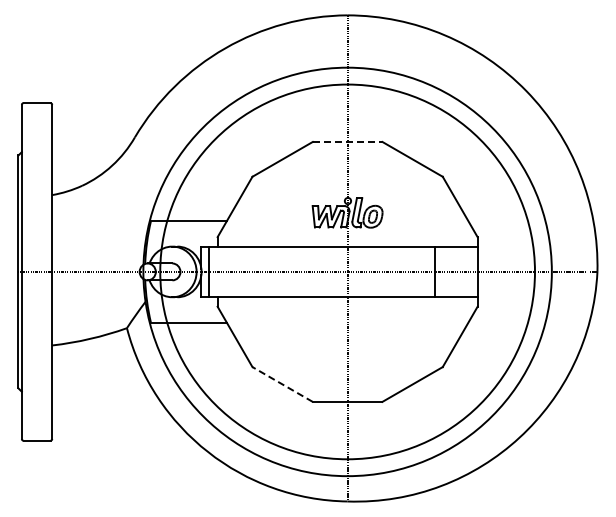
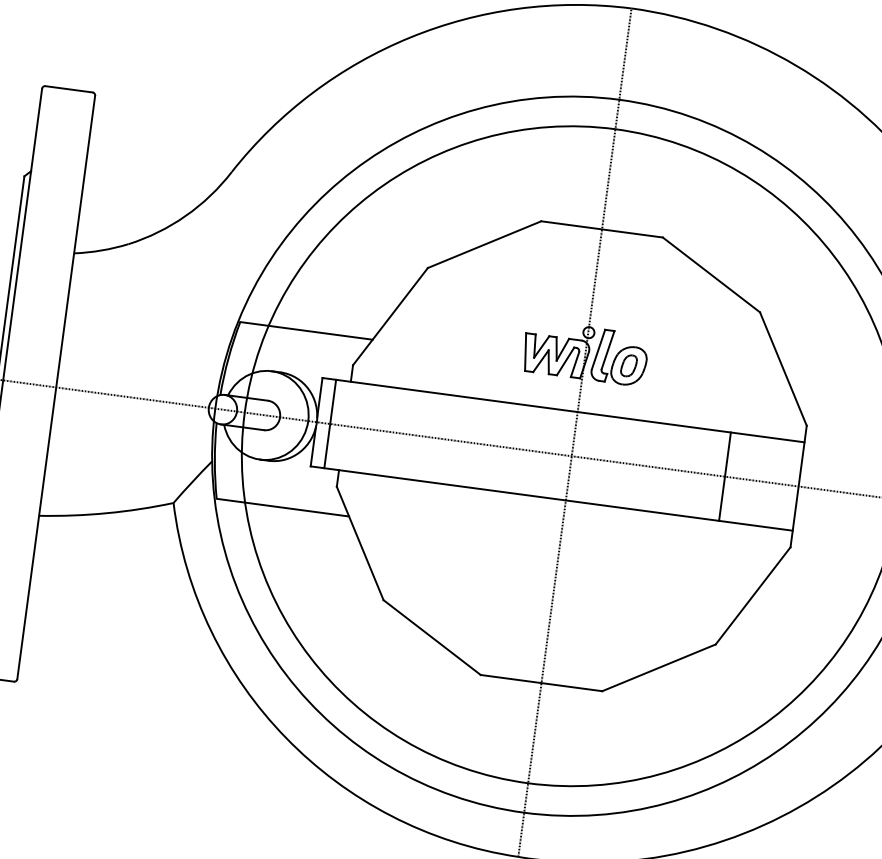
line: (347, 141) -> (601, 228), dashed -> solid
line: (282, 384) -> (431, 637), dashed -> solid

